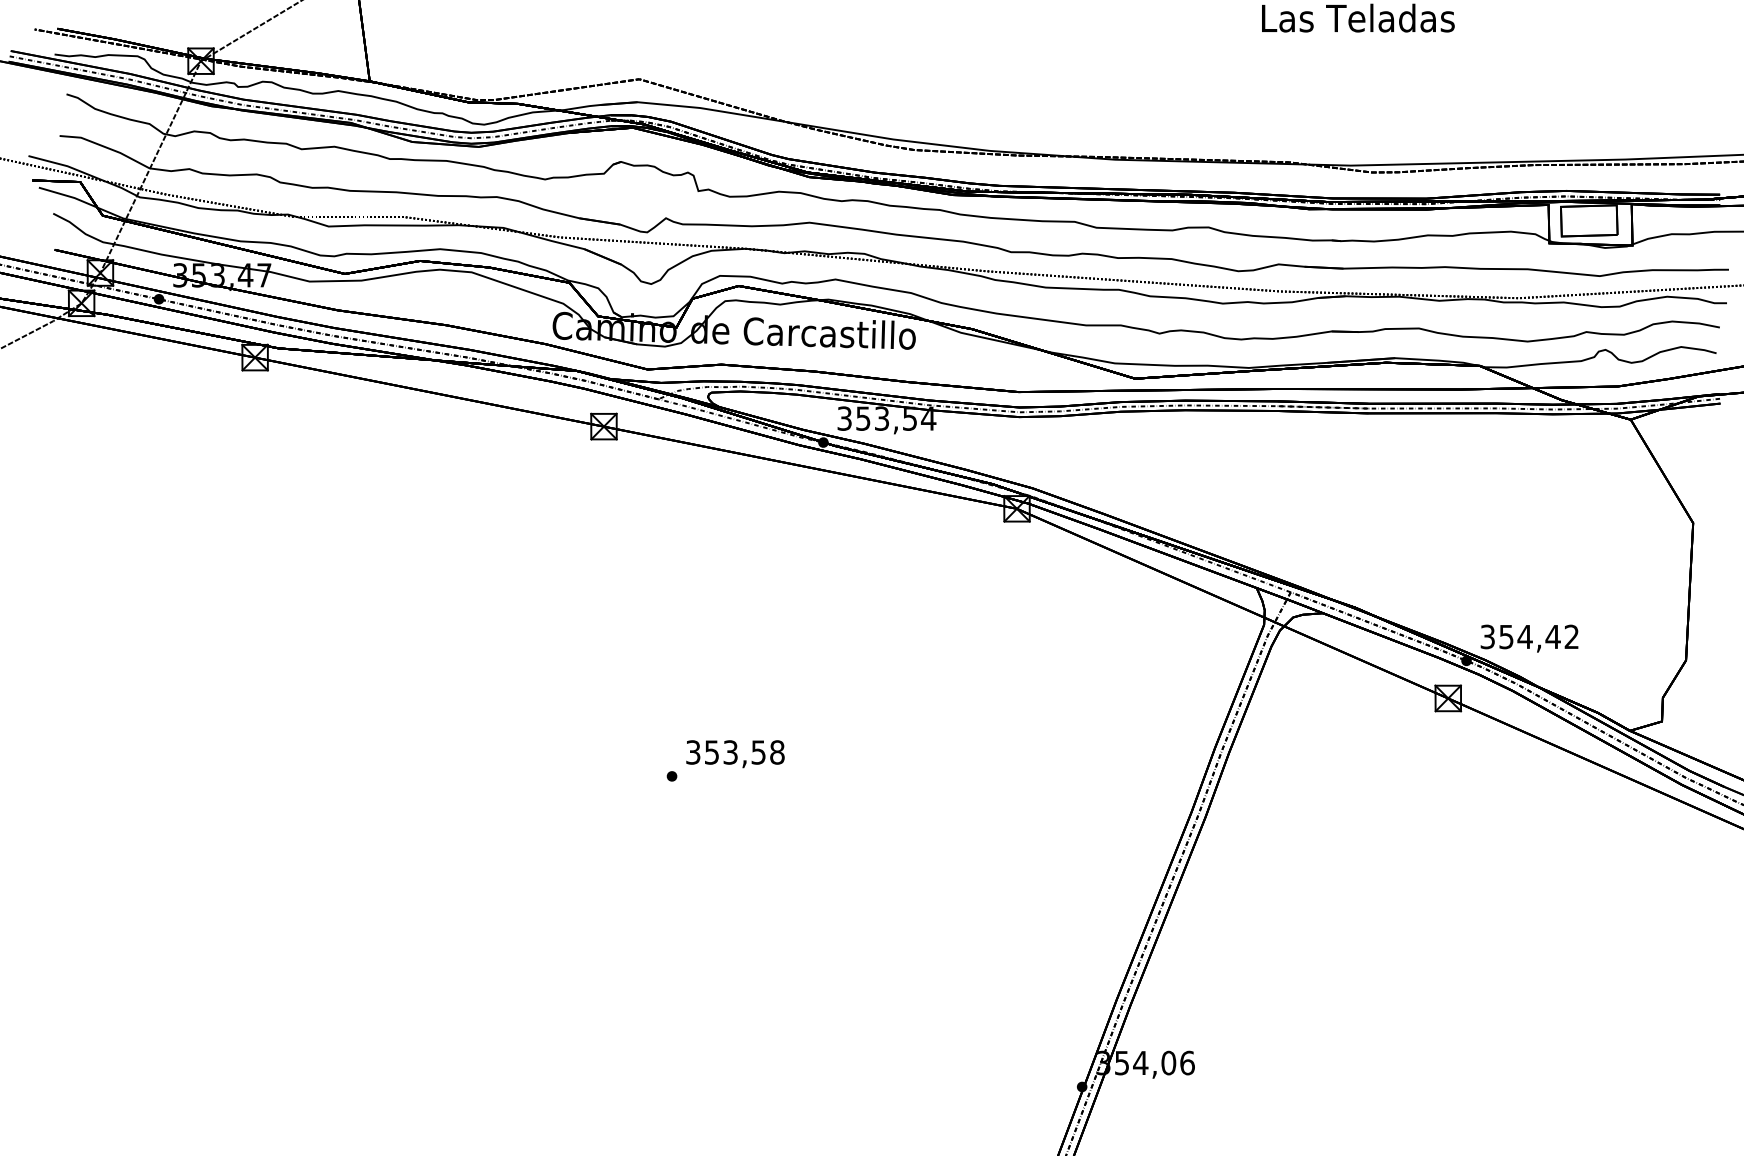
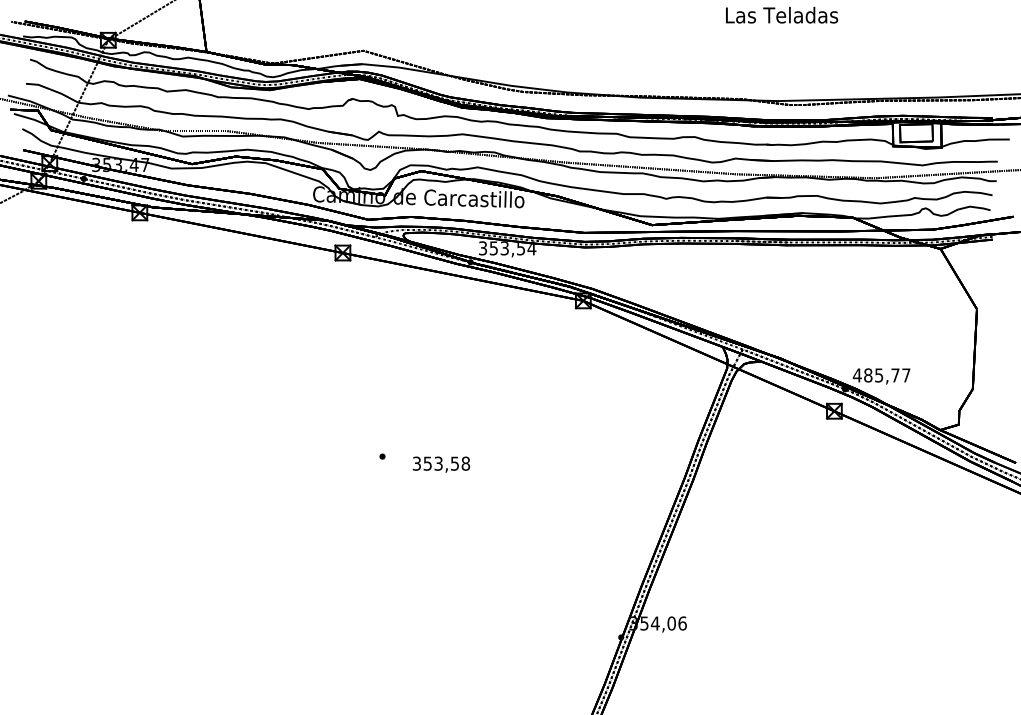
text: (1529, 637) -> (881, 375), 354,42 -> 485,77
text: (735, 753) -> (441, 464), moved

